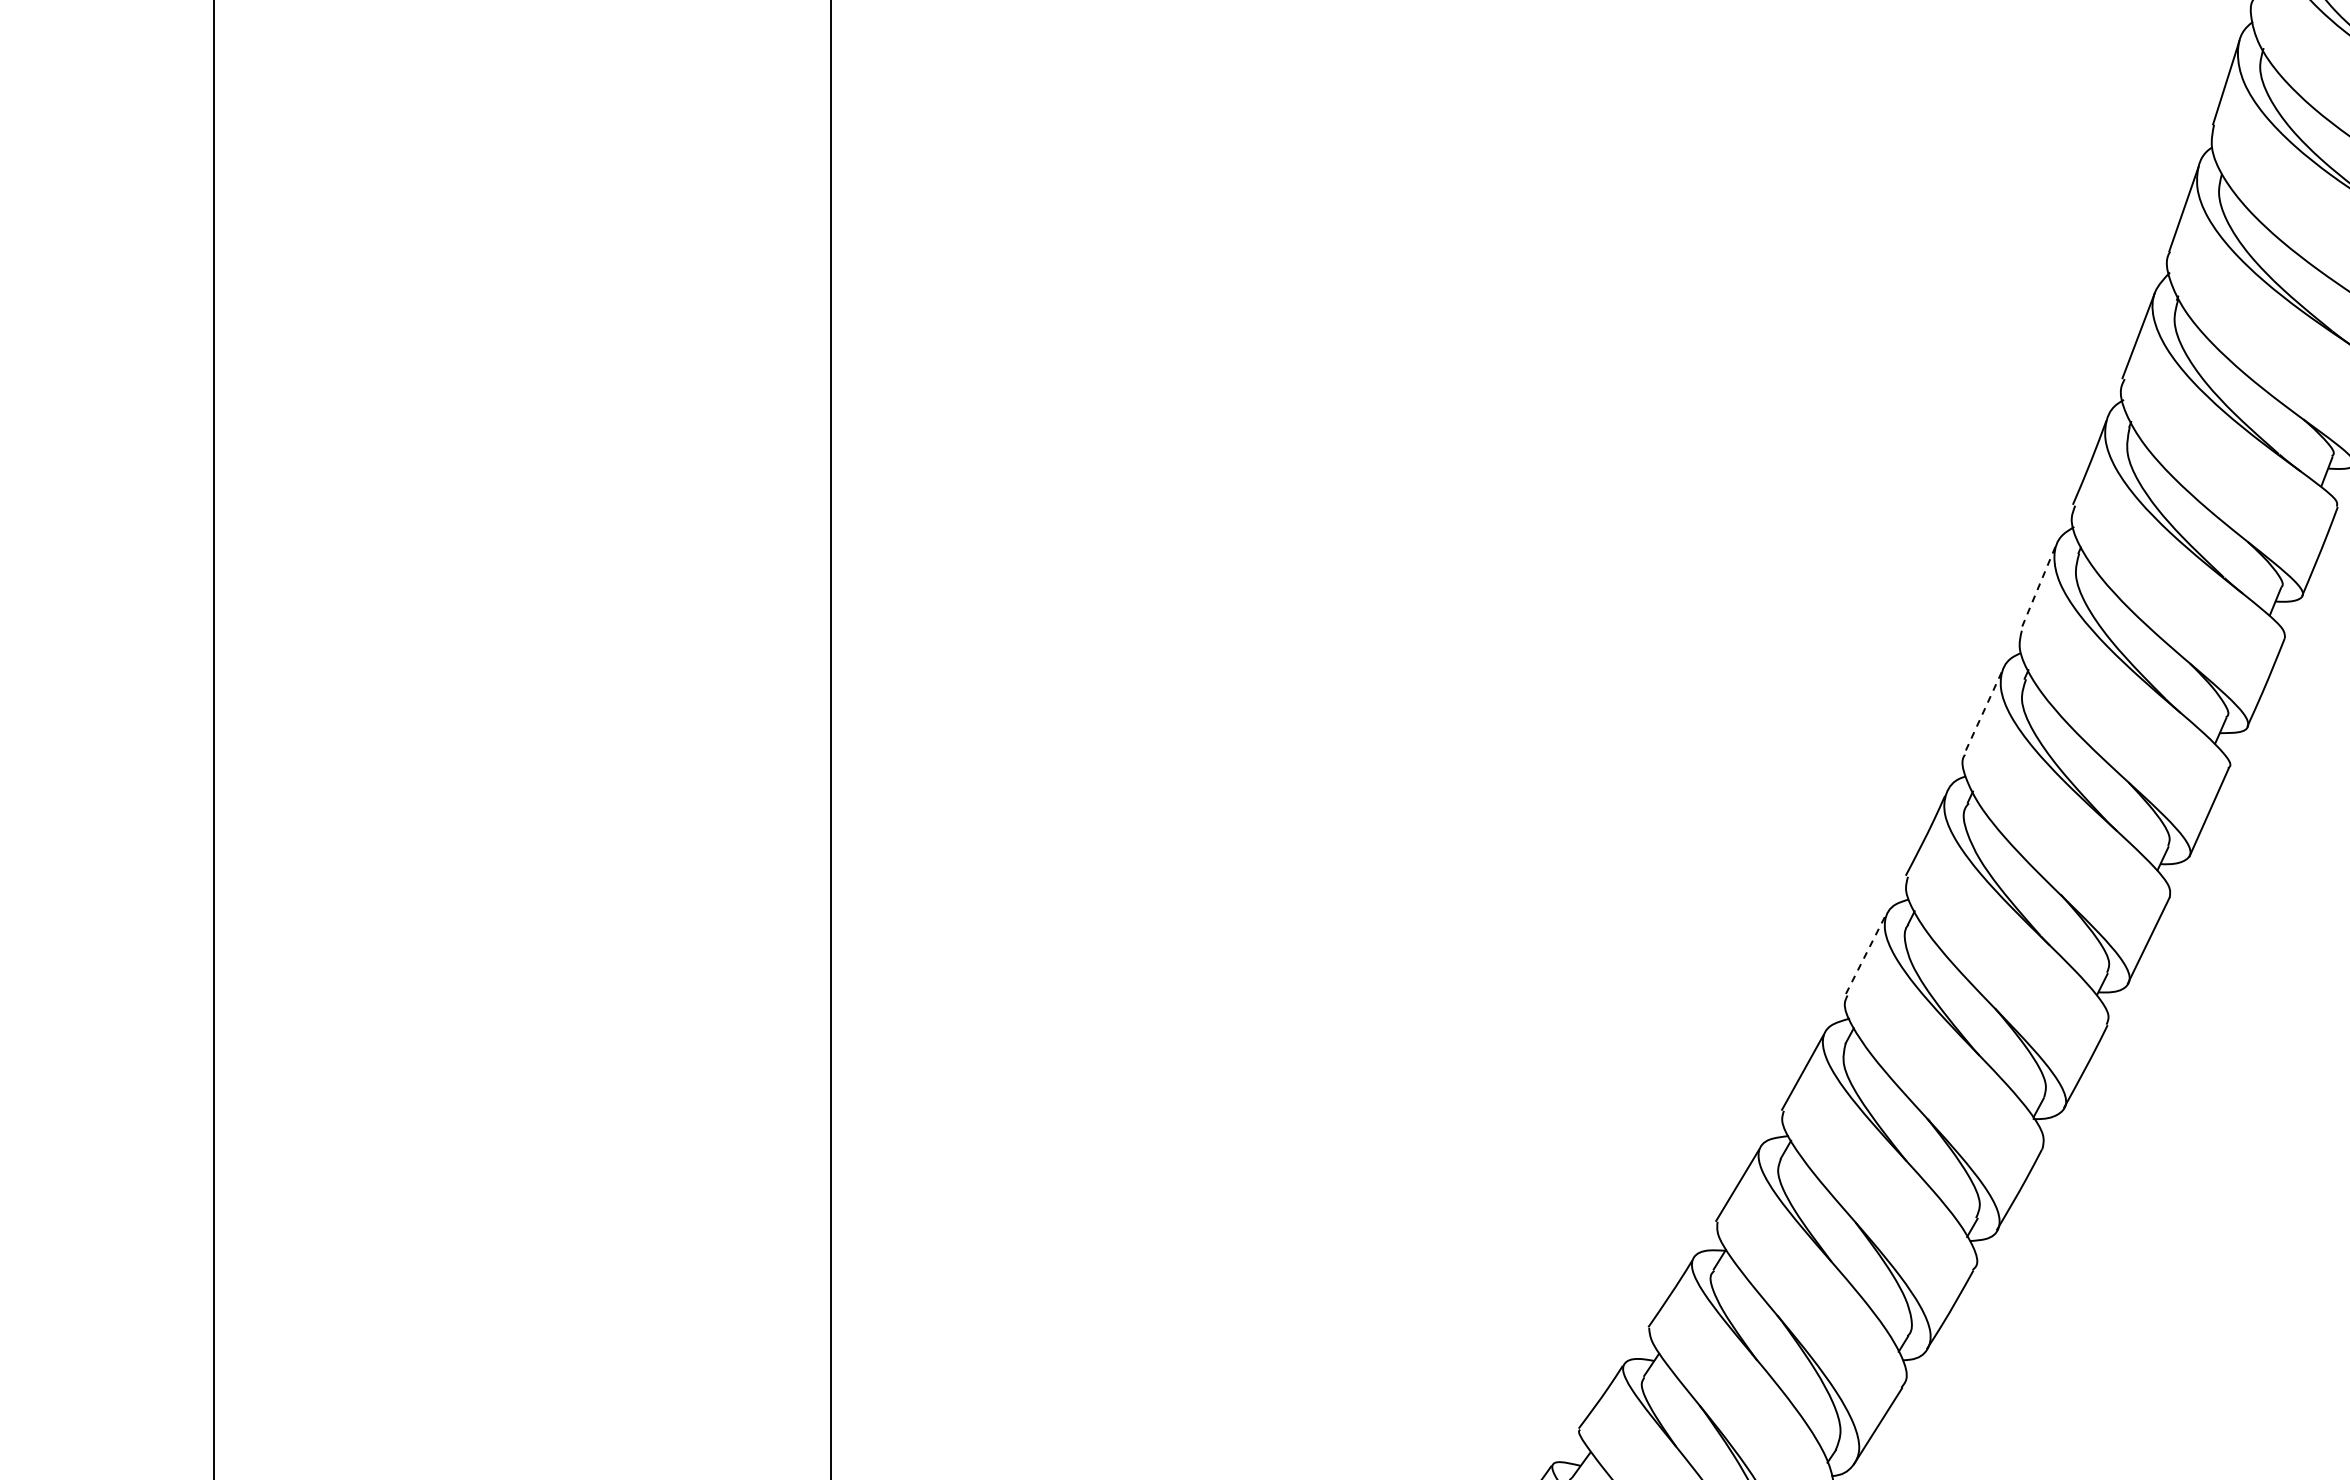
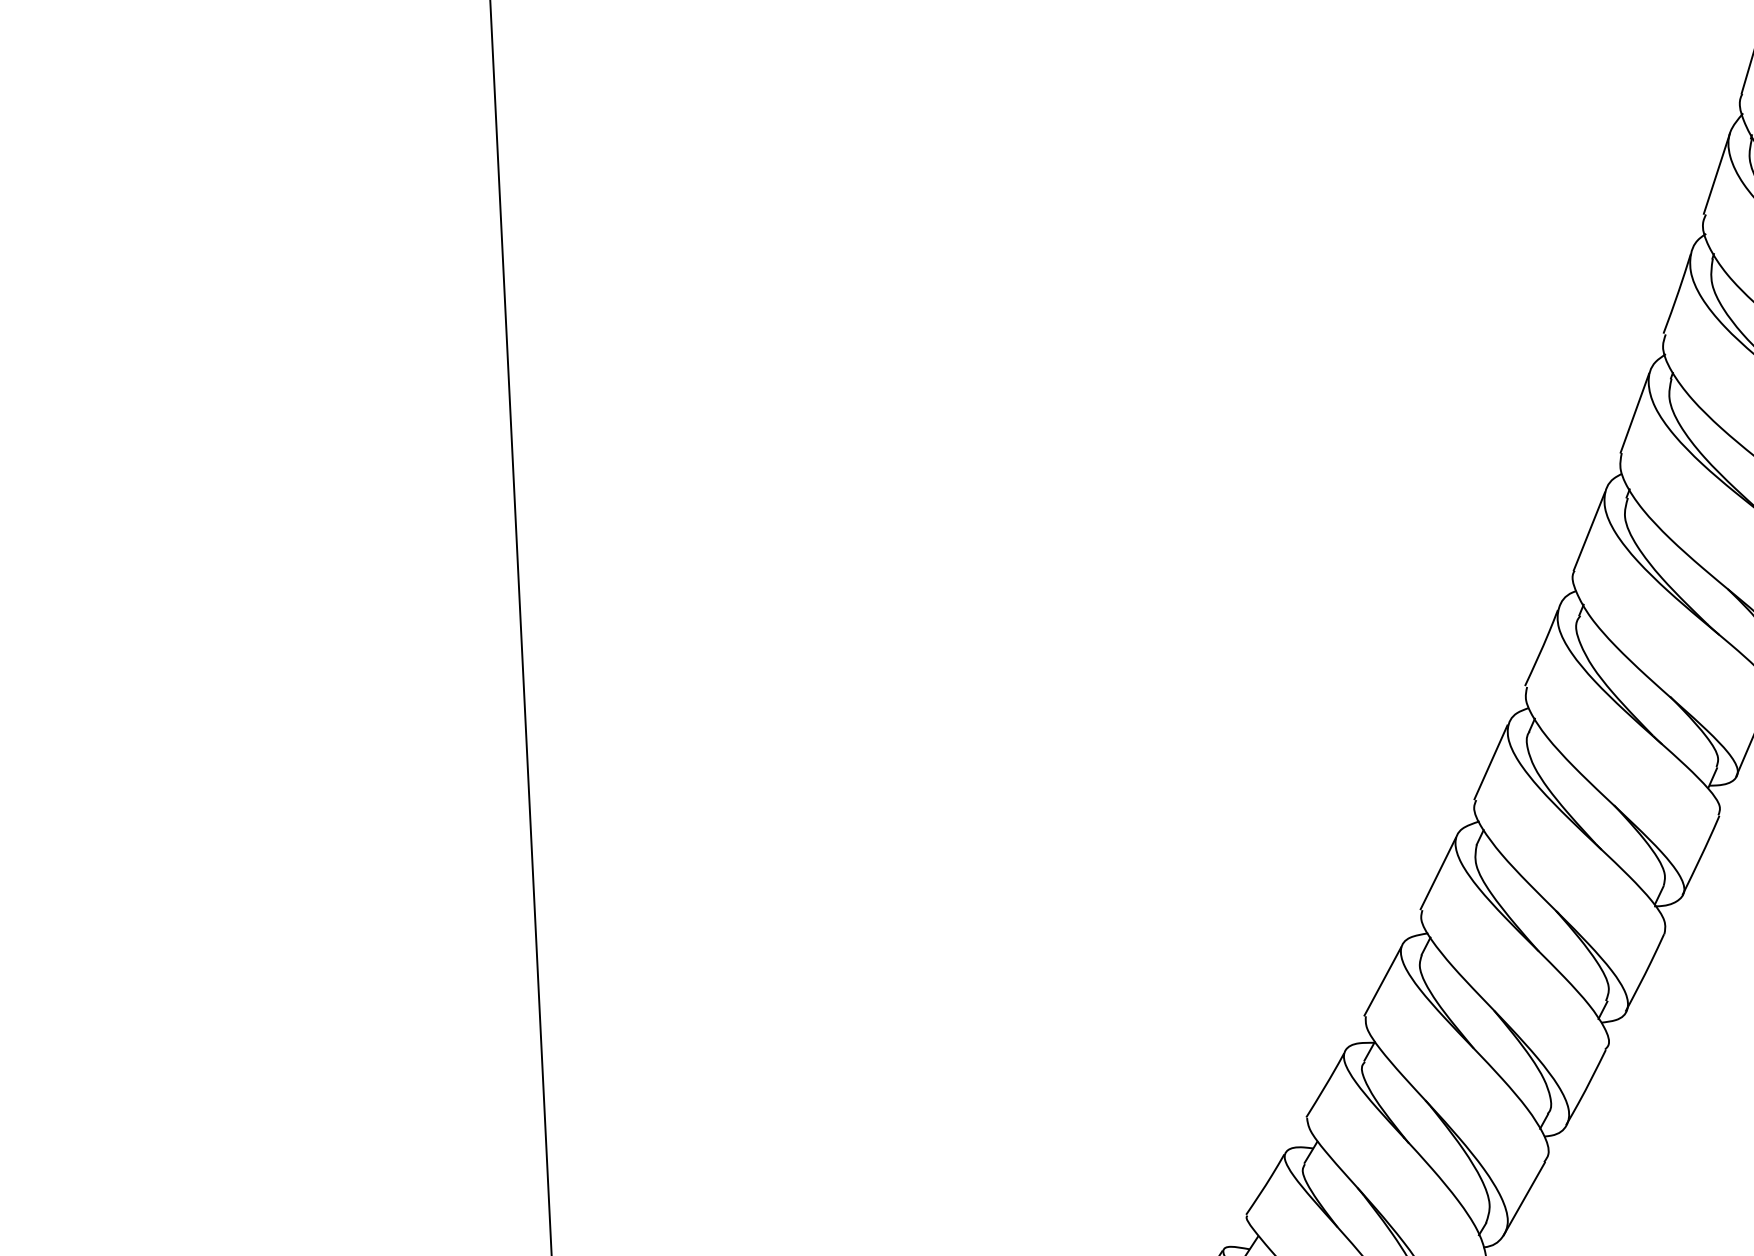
line: (2037, 589) -> (1634, 414), dashed -> solid
line: (1982, 713) -> (1588, 531), dashed -> solid
line: (1864, 956) -> (1490, 762), dashed -> solid

